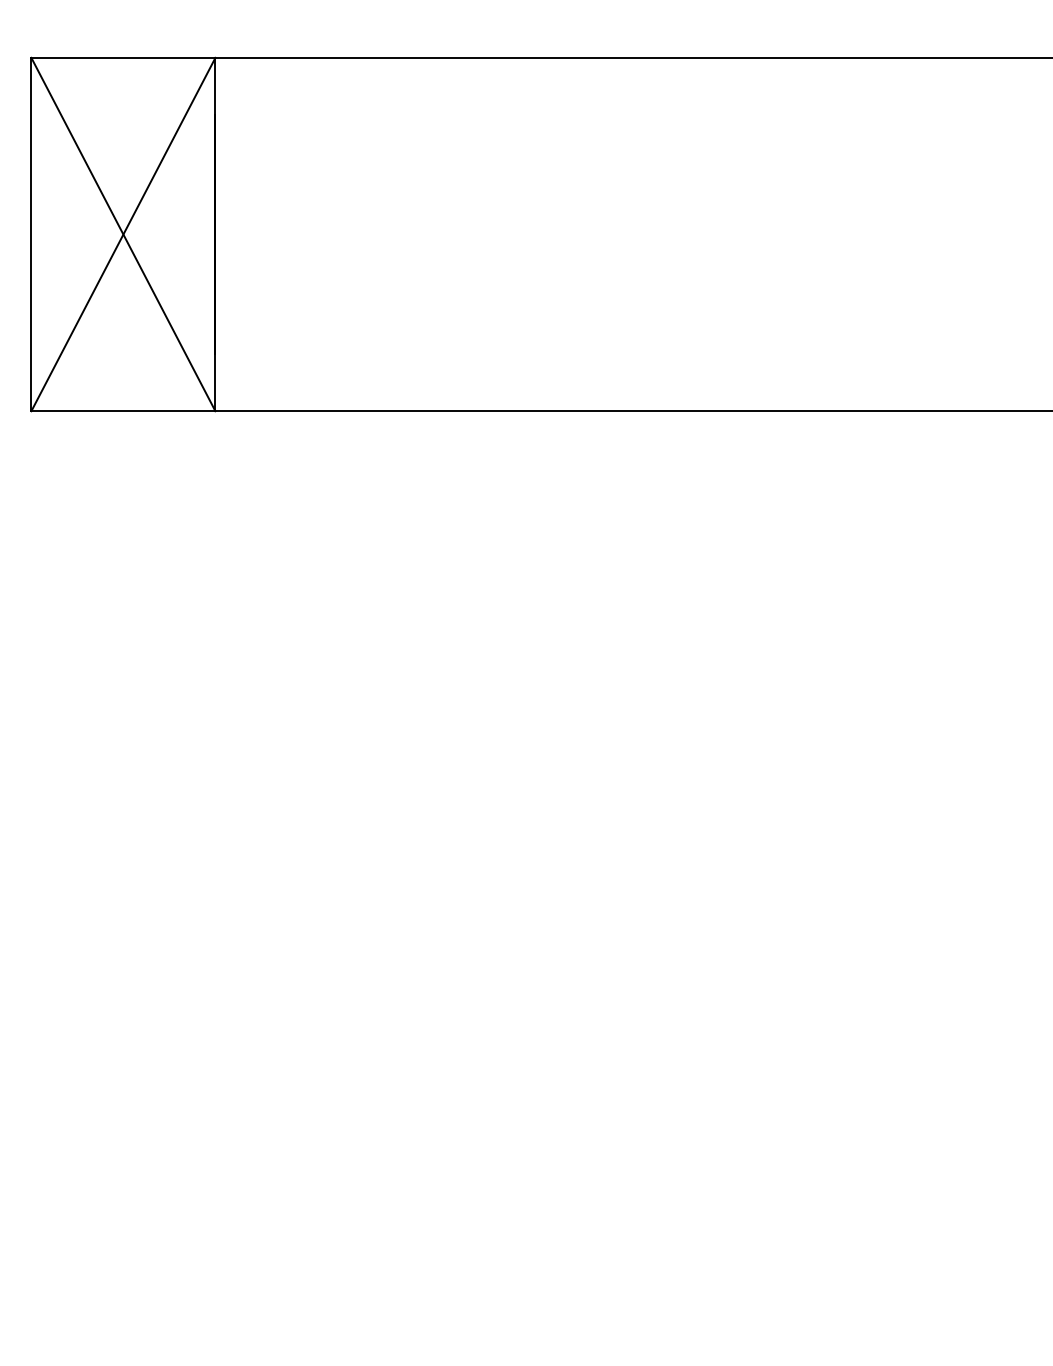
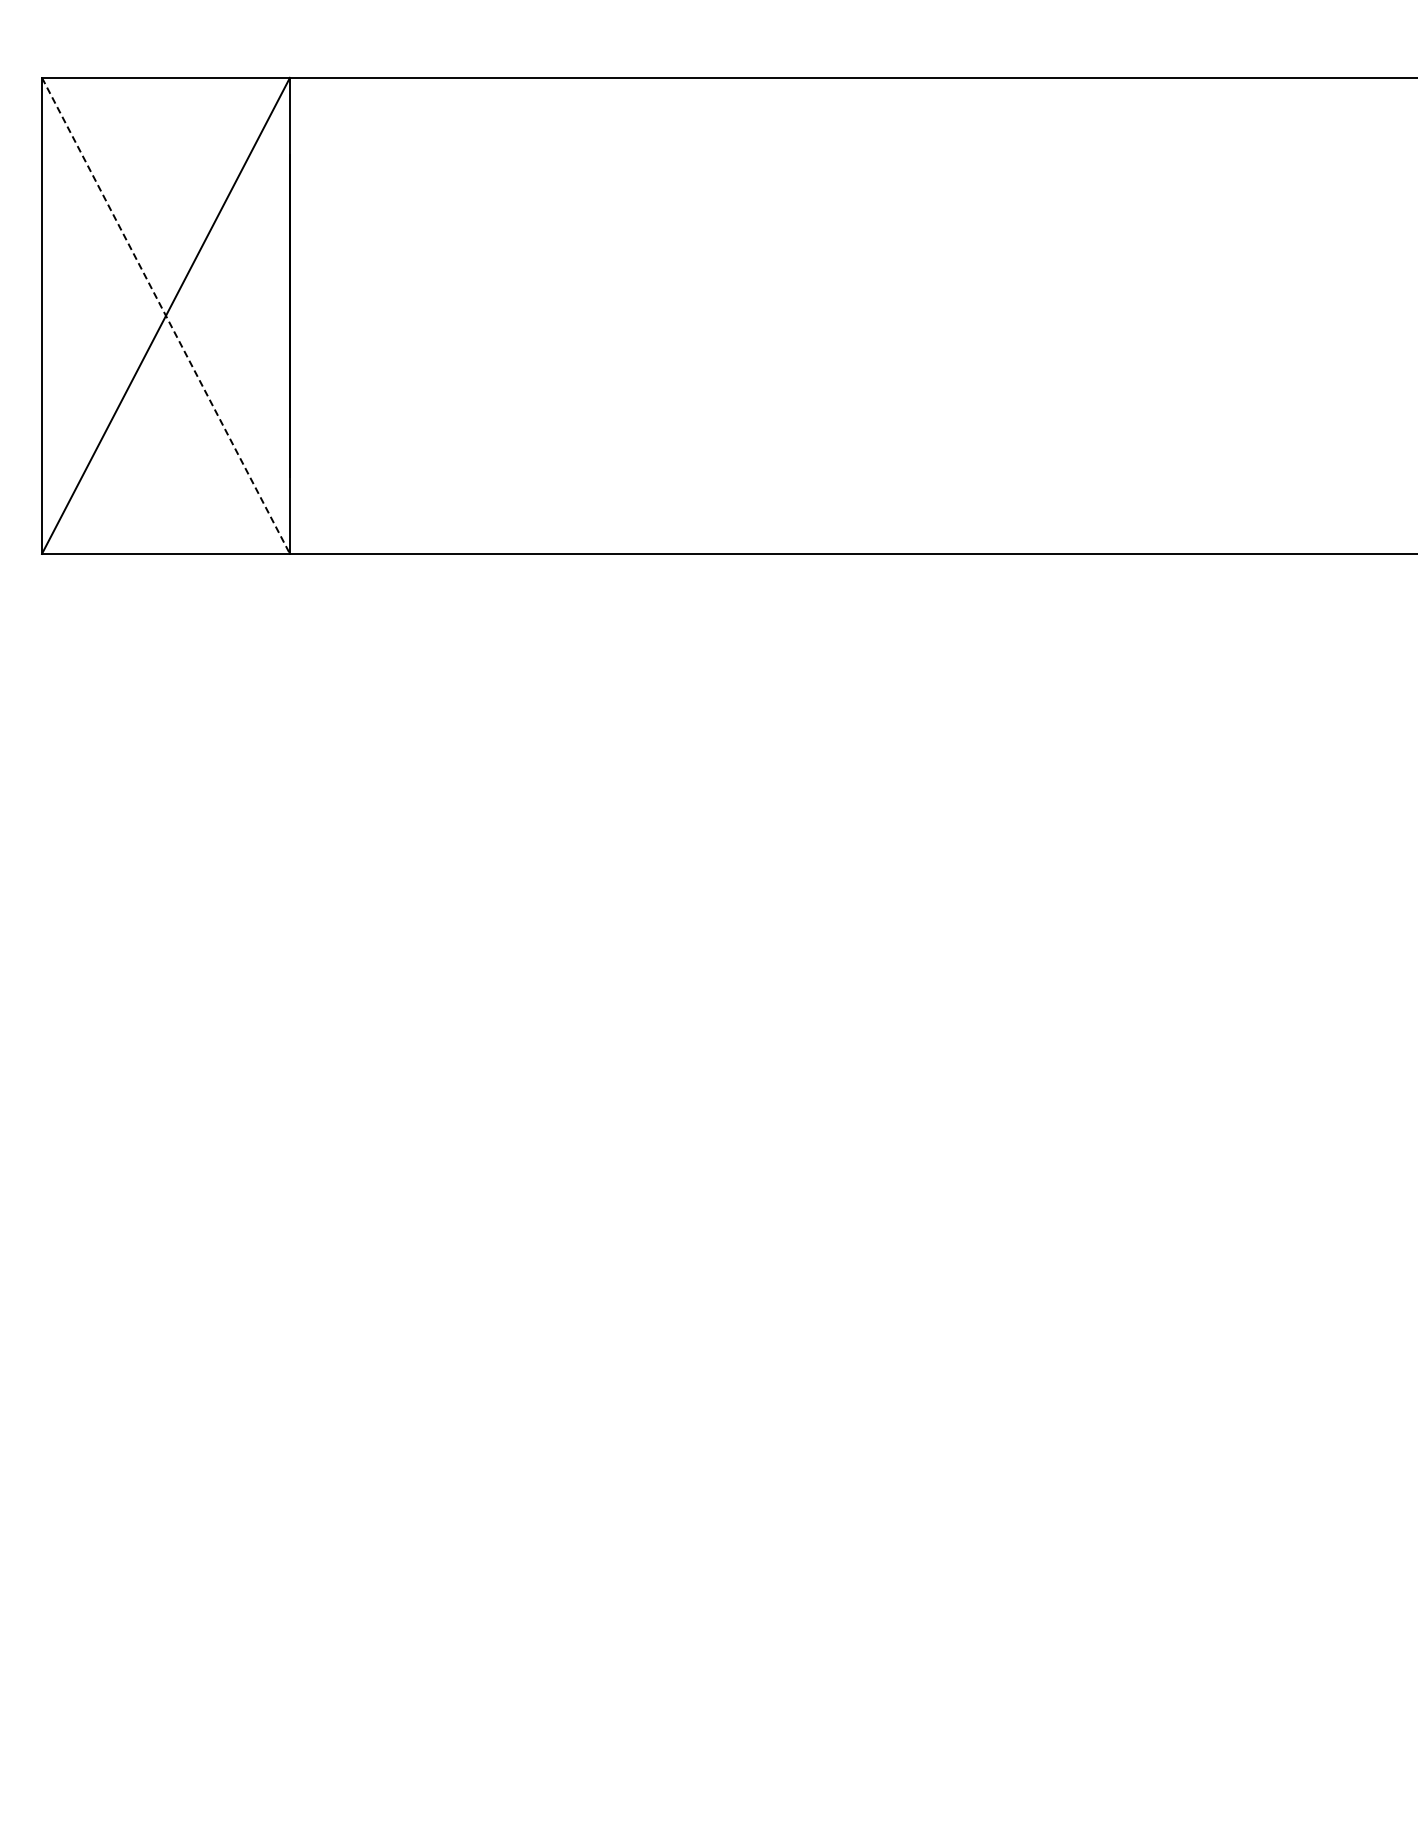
line: (123, 235) -> (166, 316), solid -> dashed

